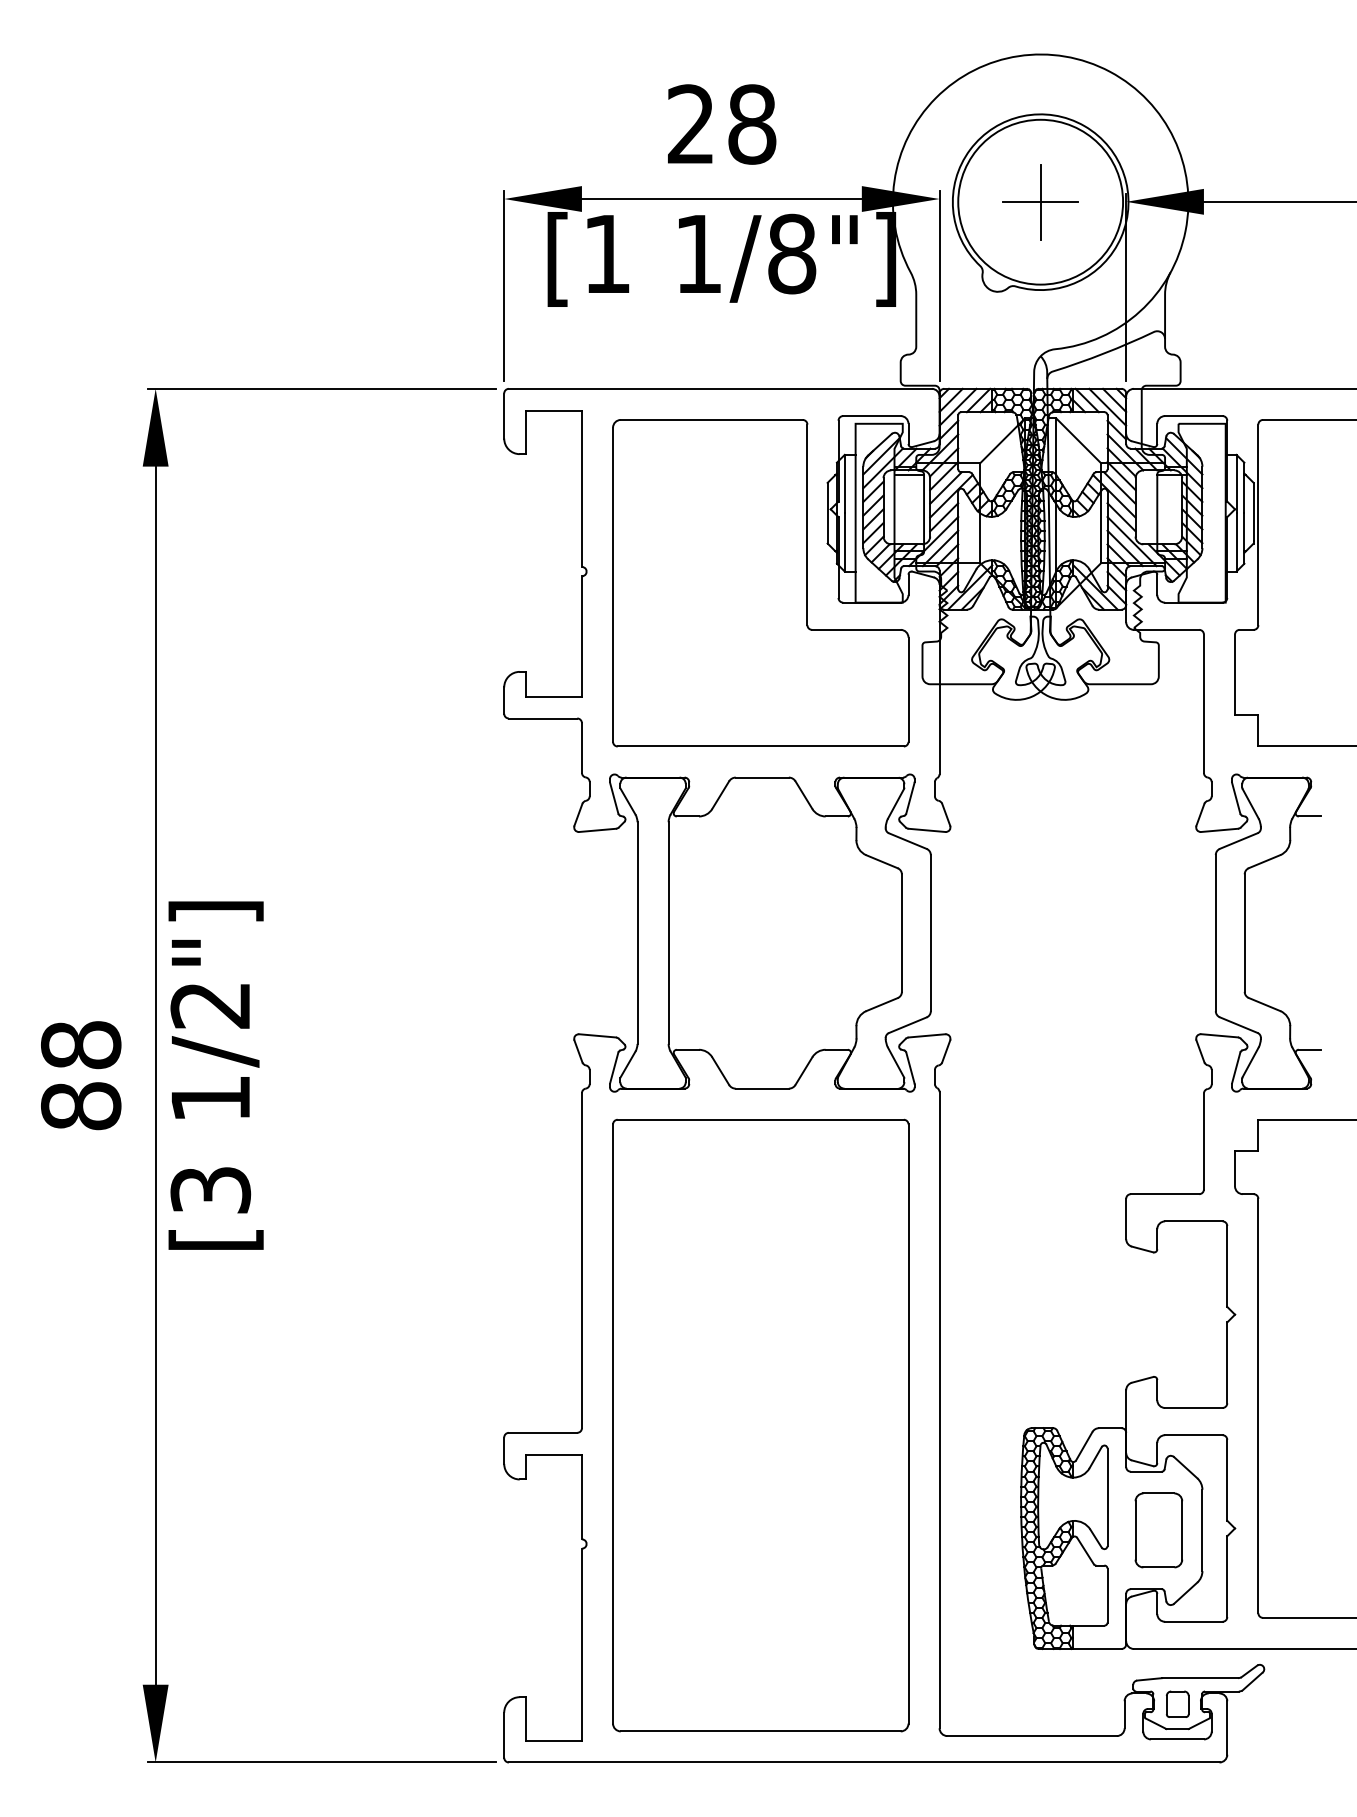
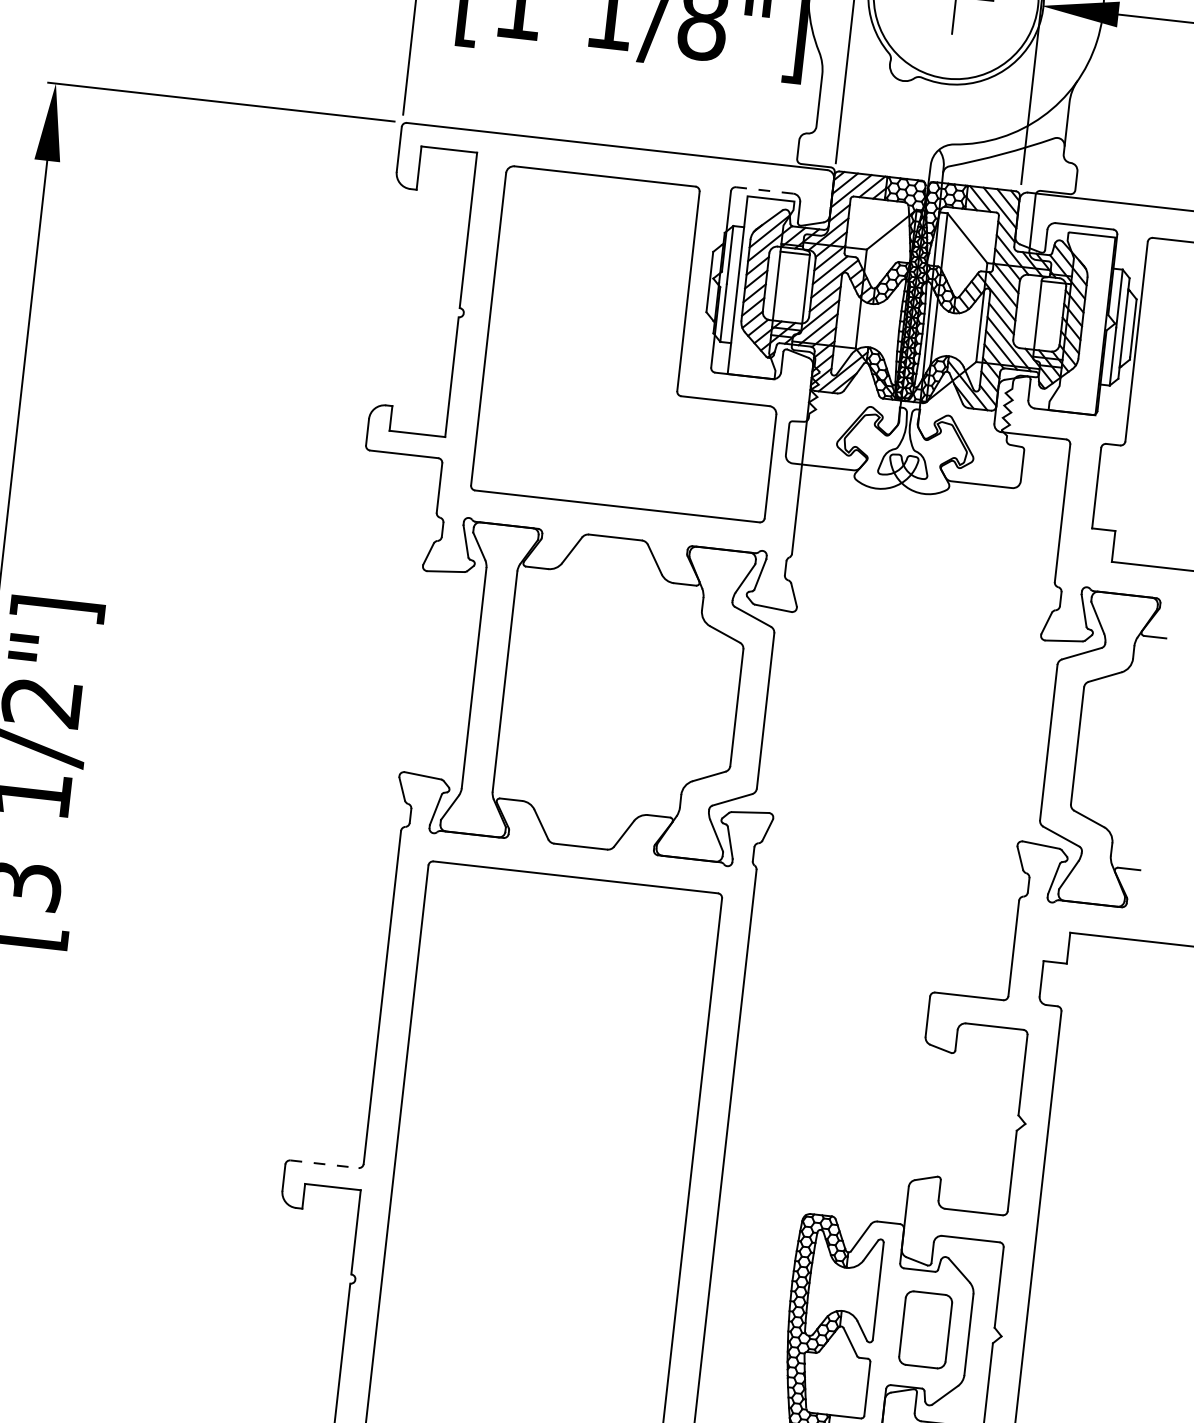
line: (871, 416) -> (764, 190), solid -> dashed
line: (543, 1432) -> (325, 1163), solid -> dashed

